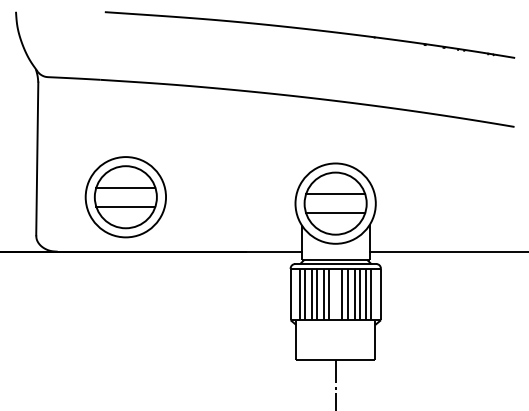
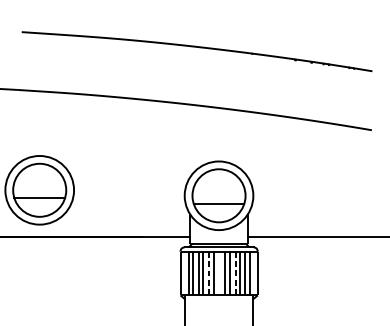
line: (125, 187) -> (39, 181), removed
line: (335, 194) -> (218, 187), removed
line: (323, 294) -> (208, 273), solid -> dashed
line: (355, 294) -> (235, 273), solid -> dashed

